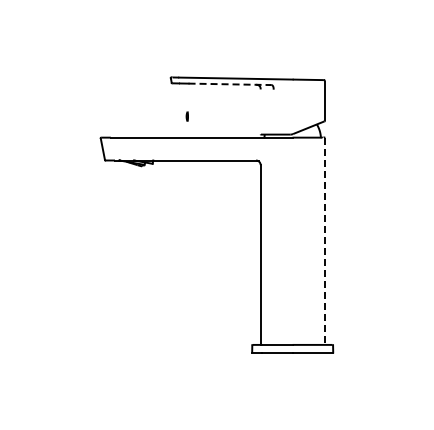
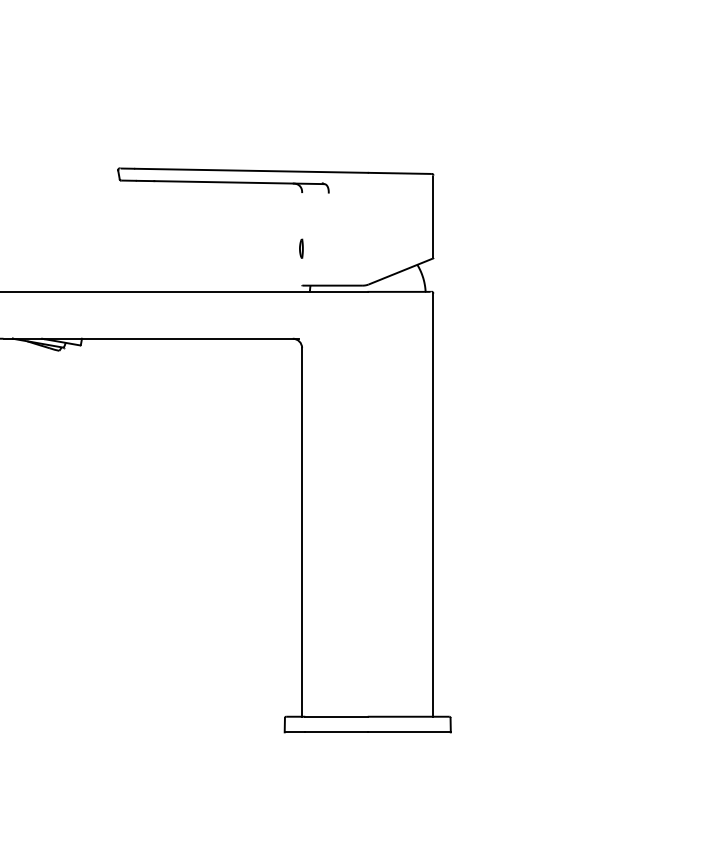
line: (230, 84) -> (240, 182), dashed -> solid
part: (186, 116) -> (299, 248), moved
line: (324, 242) -> (432, 506), dashed -> solid

